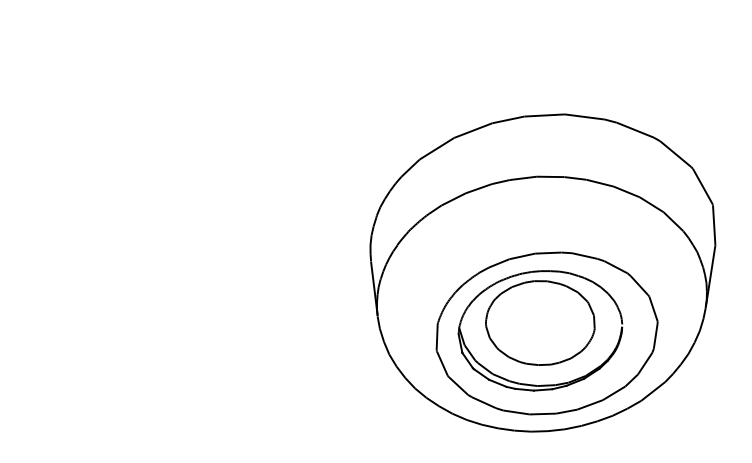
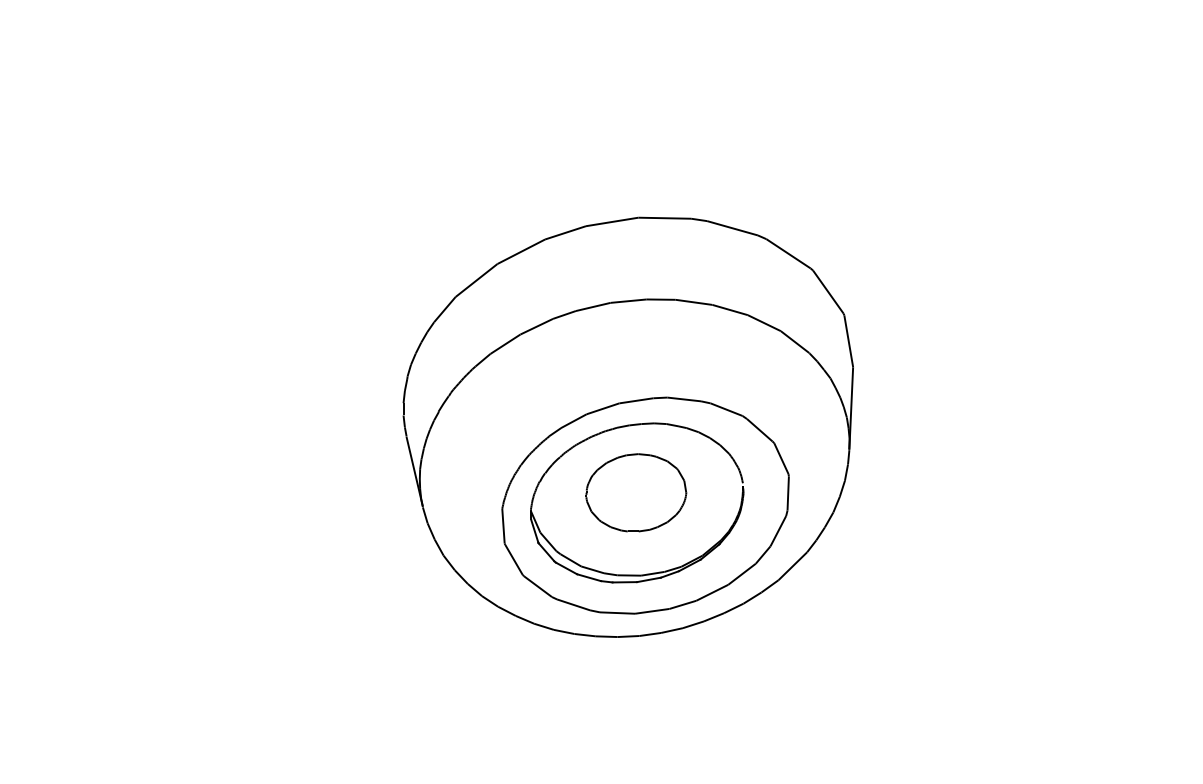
part: (540, 322) -> (636, 492), size x0.7

